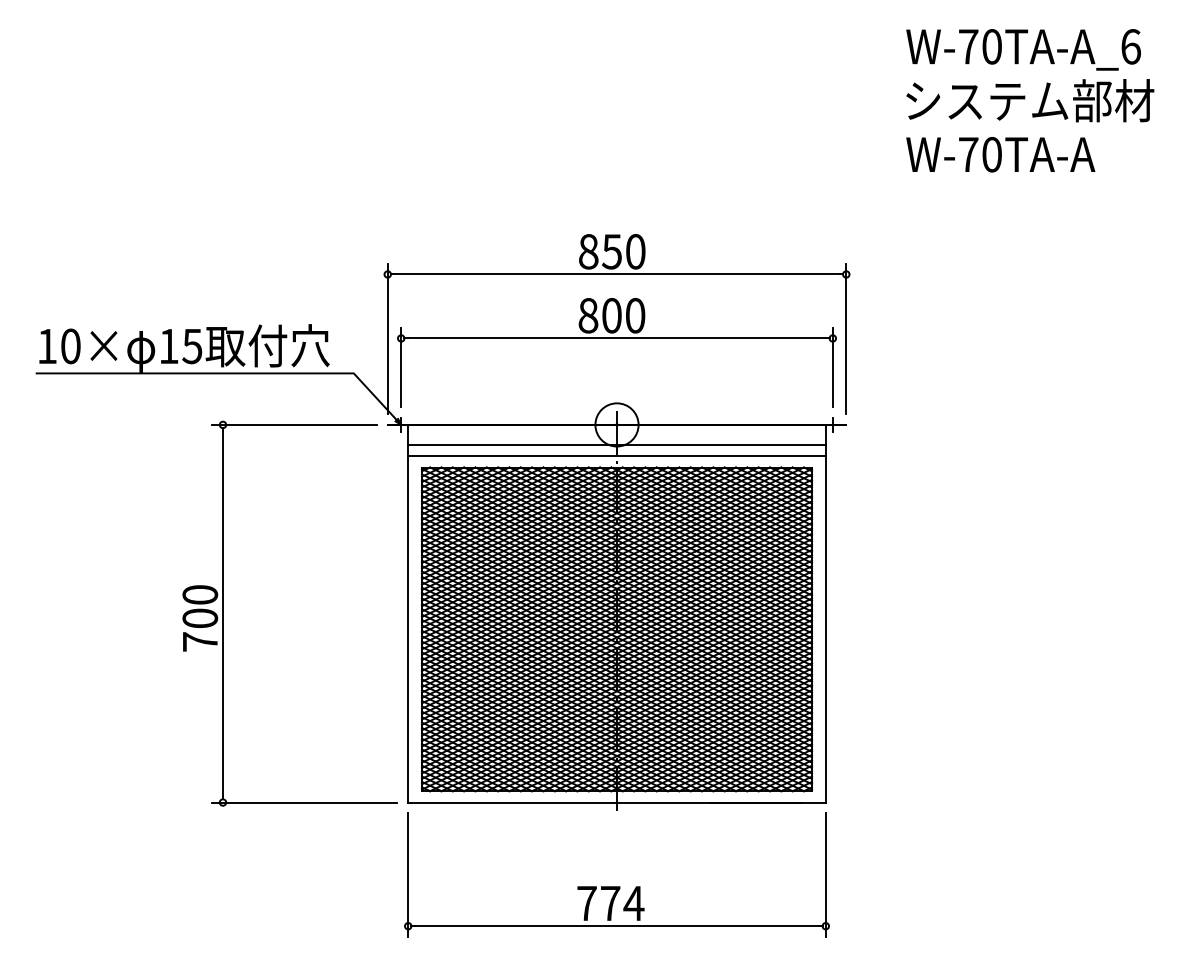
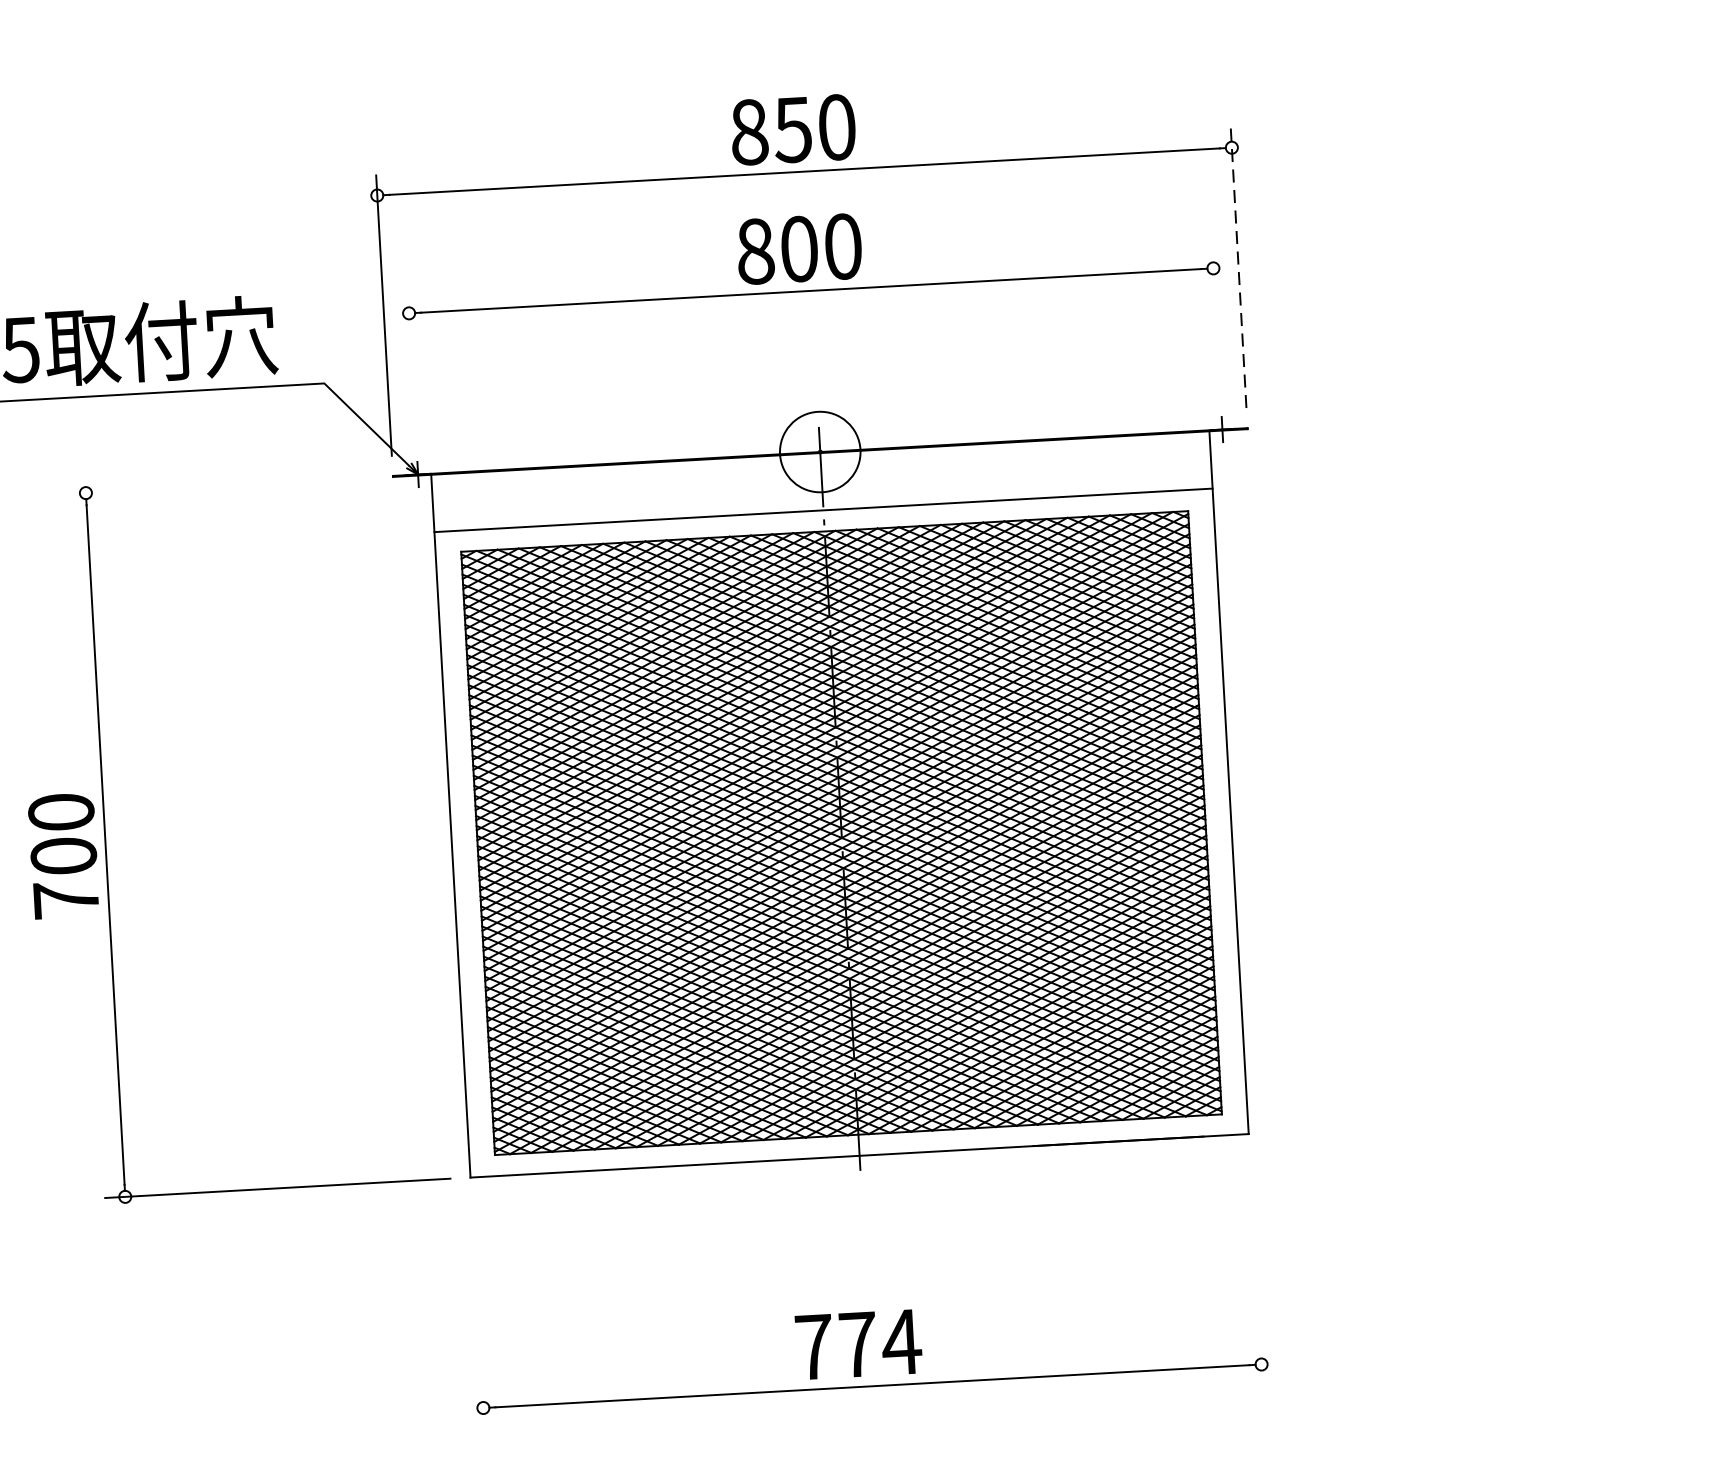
line: (846, 338) -> (1238, 267), solid -> dashed
line: (401, 367) -> (412, 367), removed
line: (832, 367) -> (1215, 322), removed
line: (294, 424) -> (219, 484), removed
line: (616, 445) -> (821, 490), removed
line: (408, 874) -> (478, 1311), removed
line: (825, 874) -> (1255, 1268), removed

